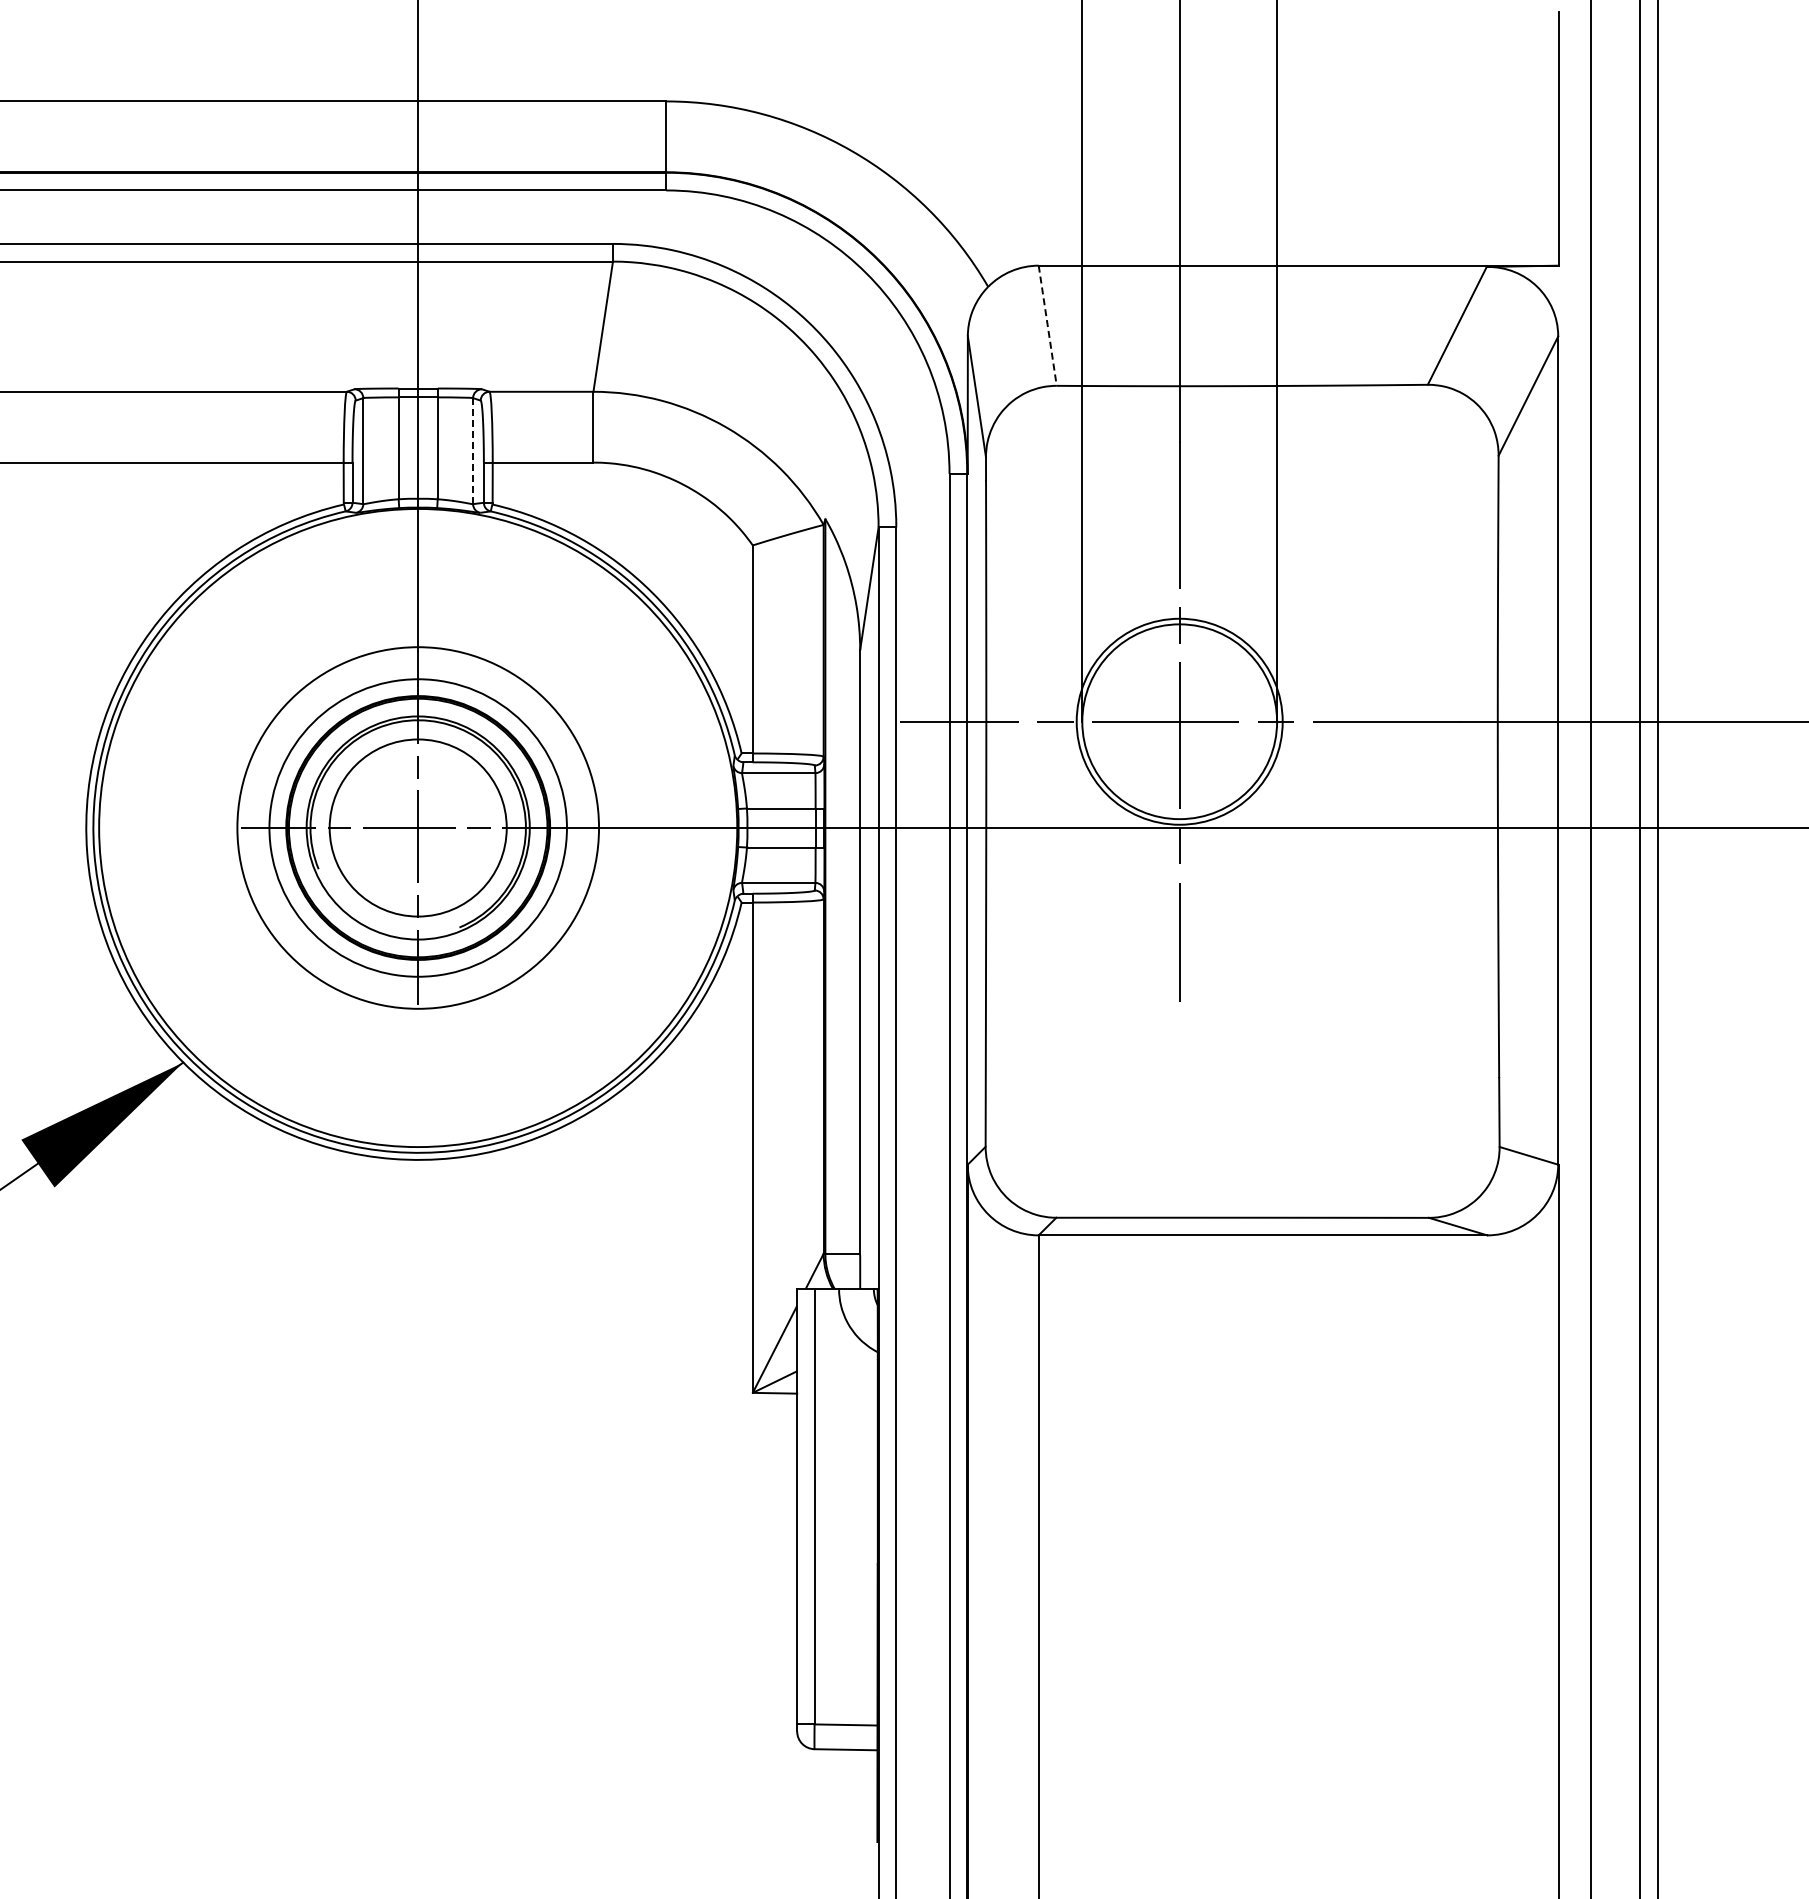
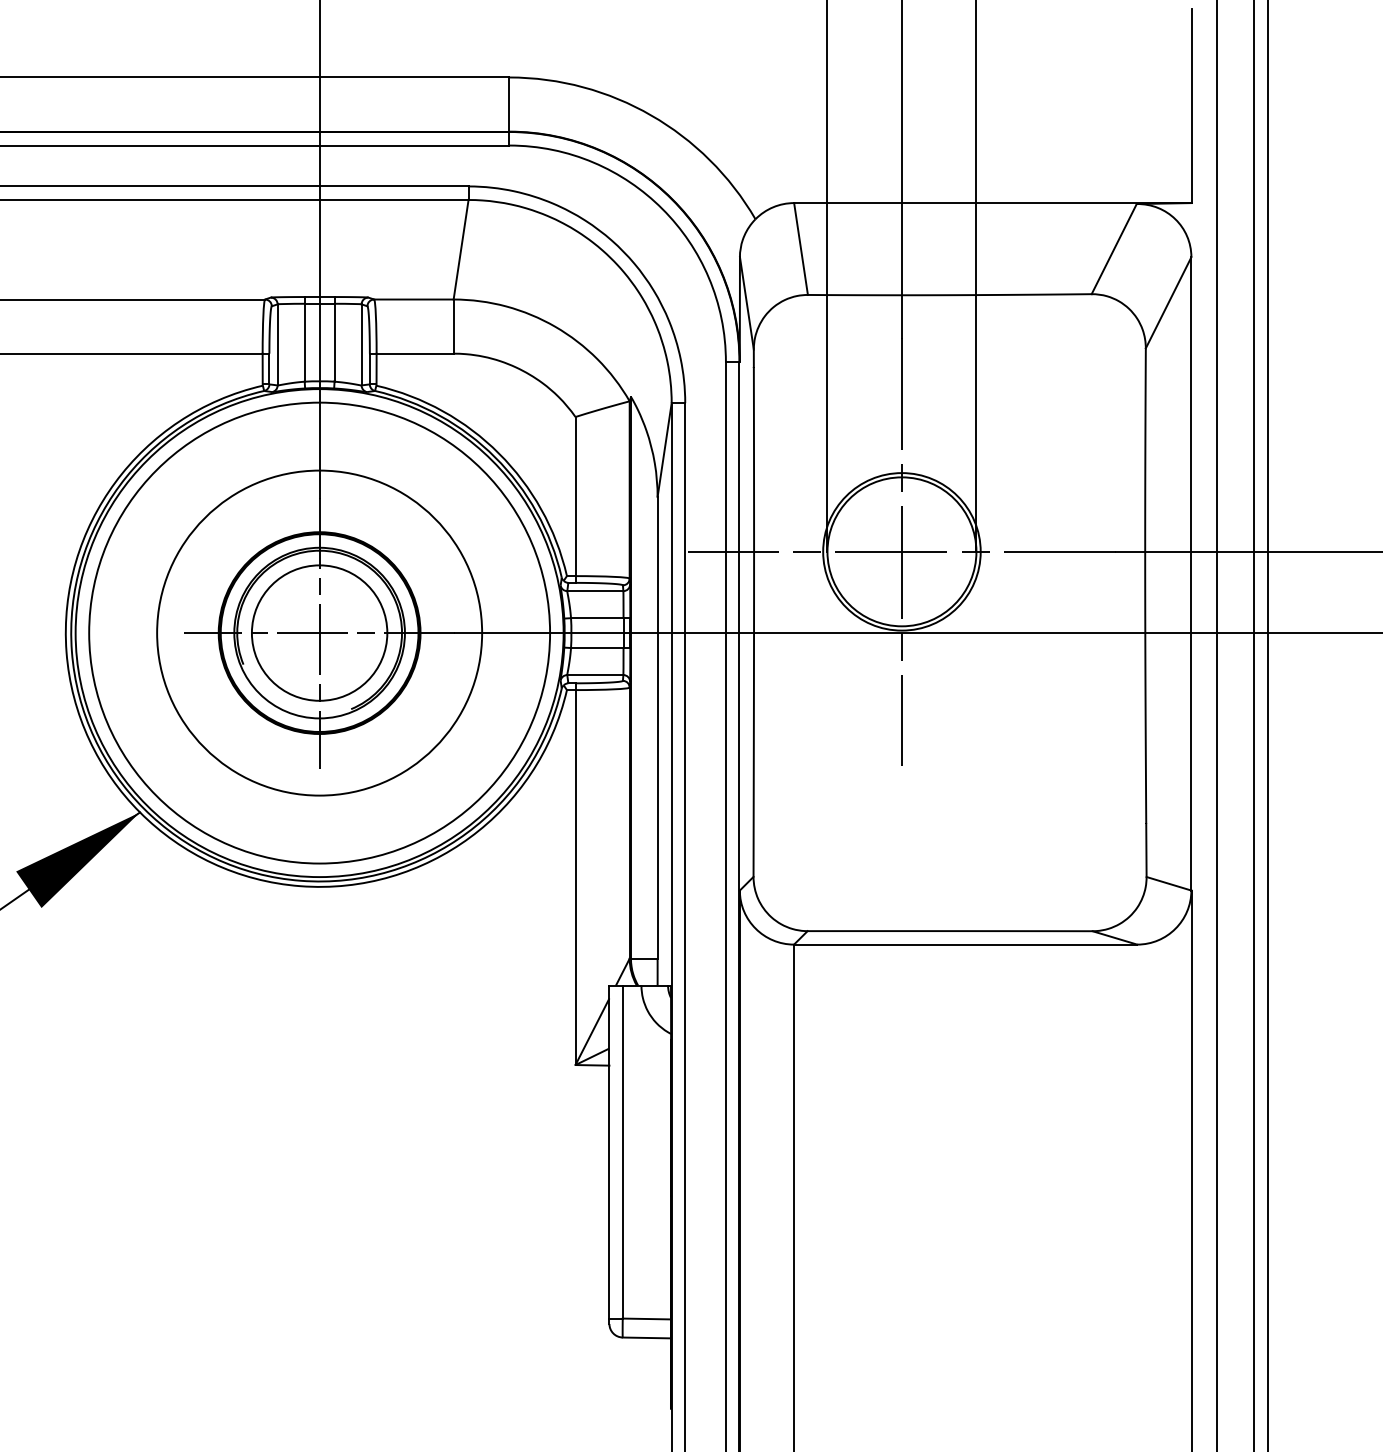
line: (1047, 325) -> (800, 248), dashed -> solid
line: (473, 450) -> (361, 344), dashed -> solid
circle: (417, 827) -> (319, 632), size x1.43
circle: (417, 827) -> (319, 632), size x1.67

